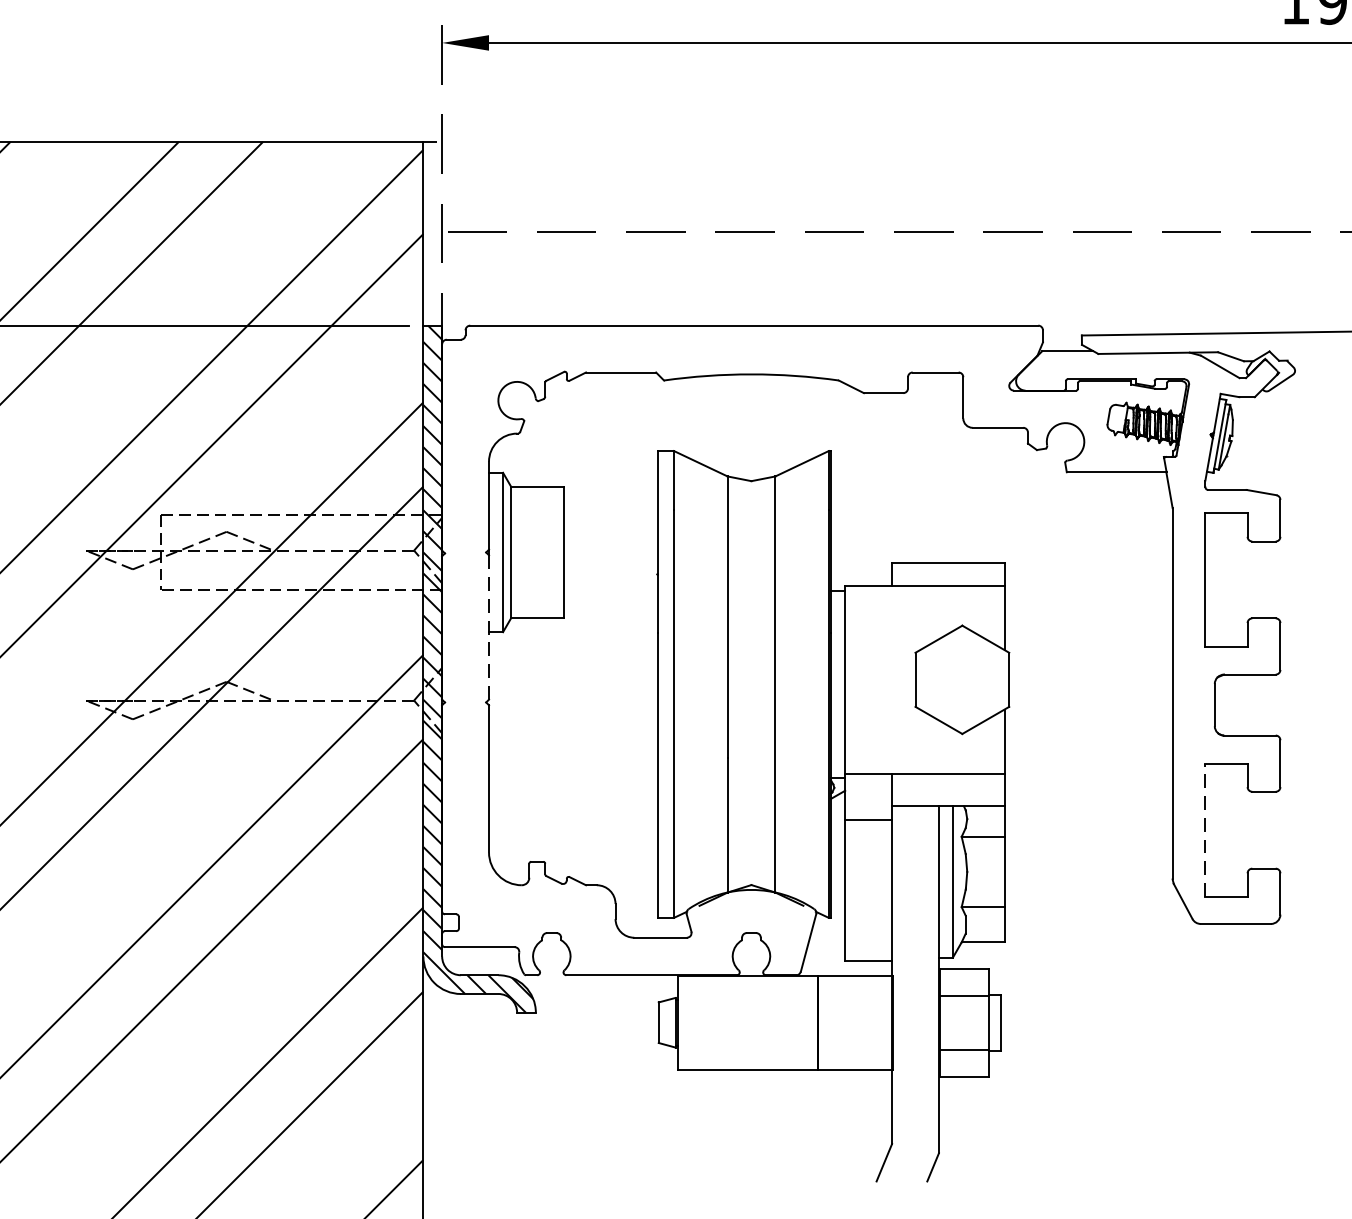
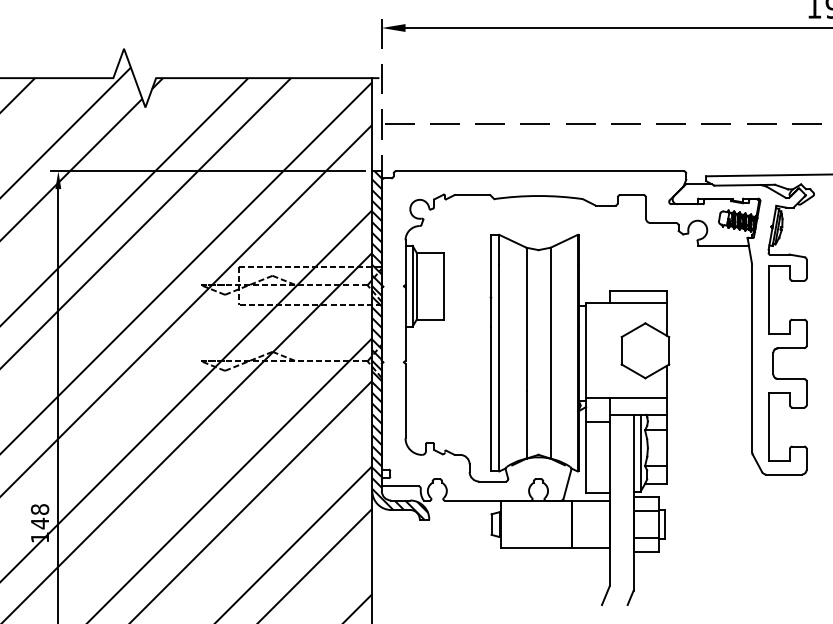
line: (488, 627) -> (405, 324), dashed -> solid
line: (1205, 831) -> (768, 427), dashed -> solid

